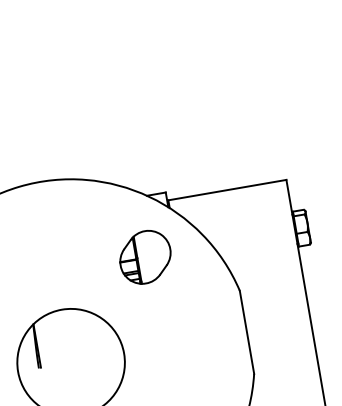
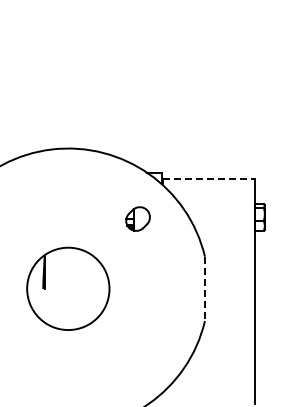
line: (227, 190) -> (208, 179), solid -> dashed
part: (144, 256) -> (137, 218), size x0.6
line: (246, 333) -> (204, 289), solid -> dashed

